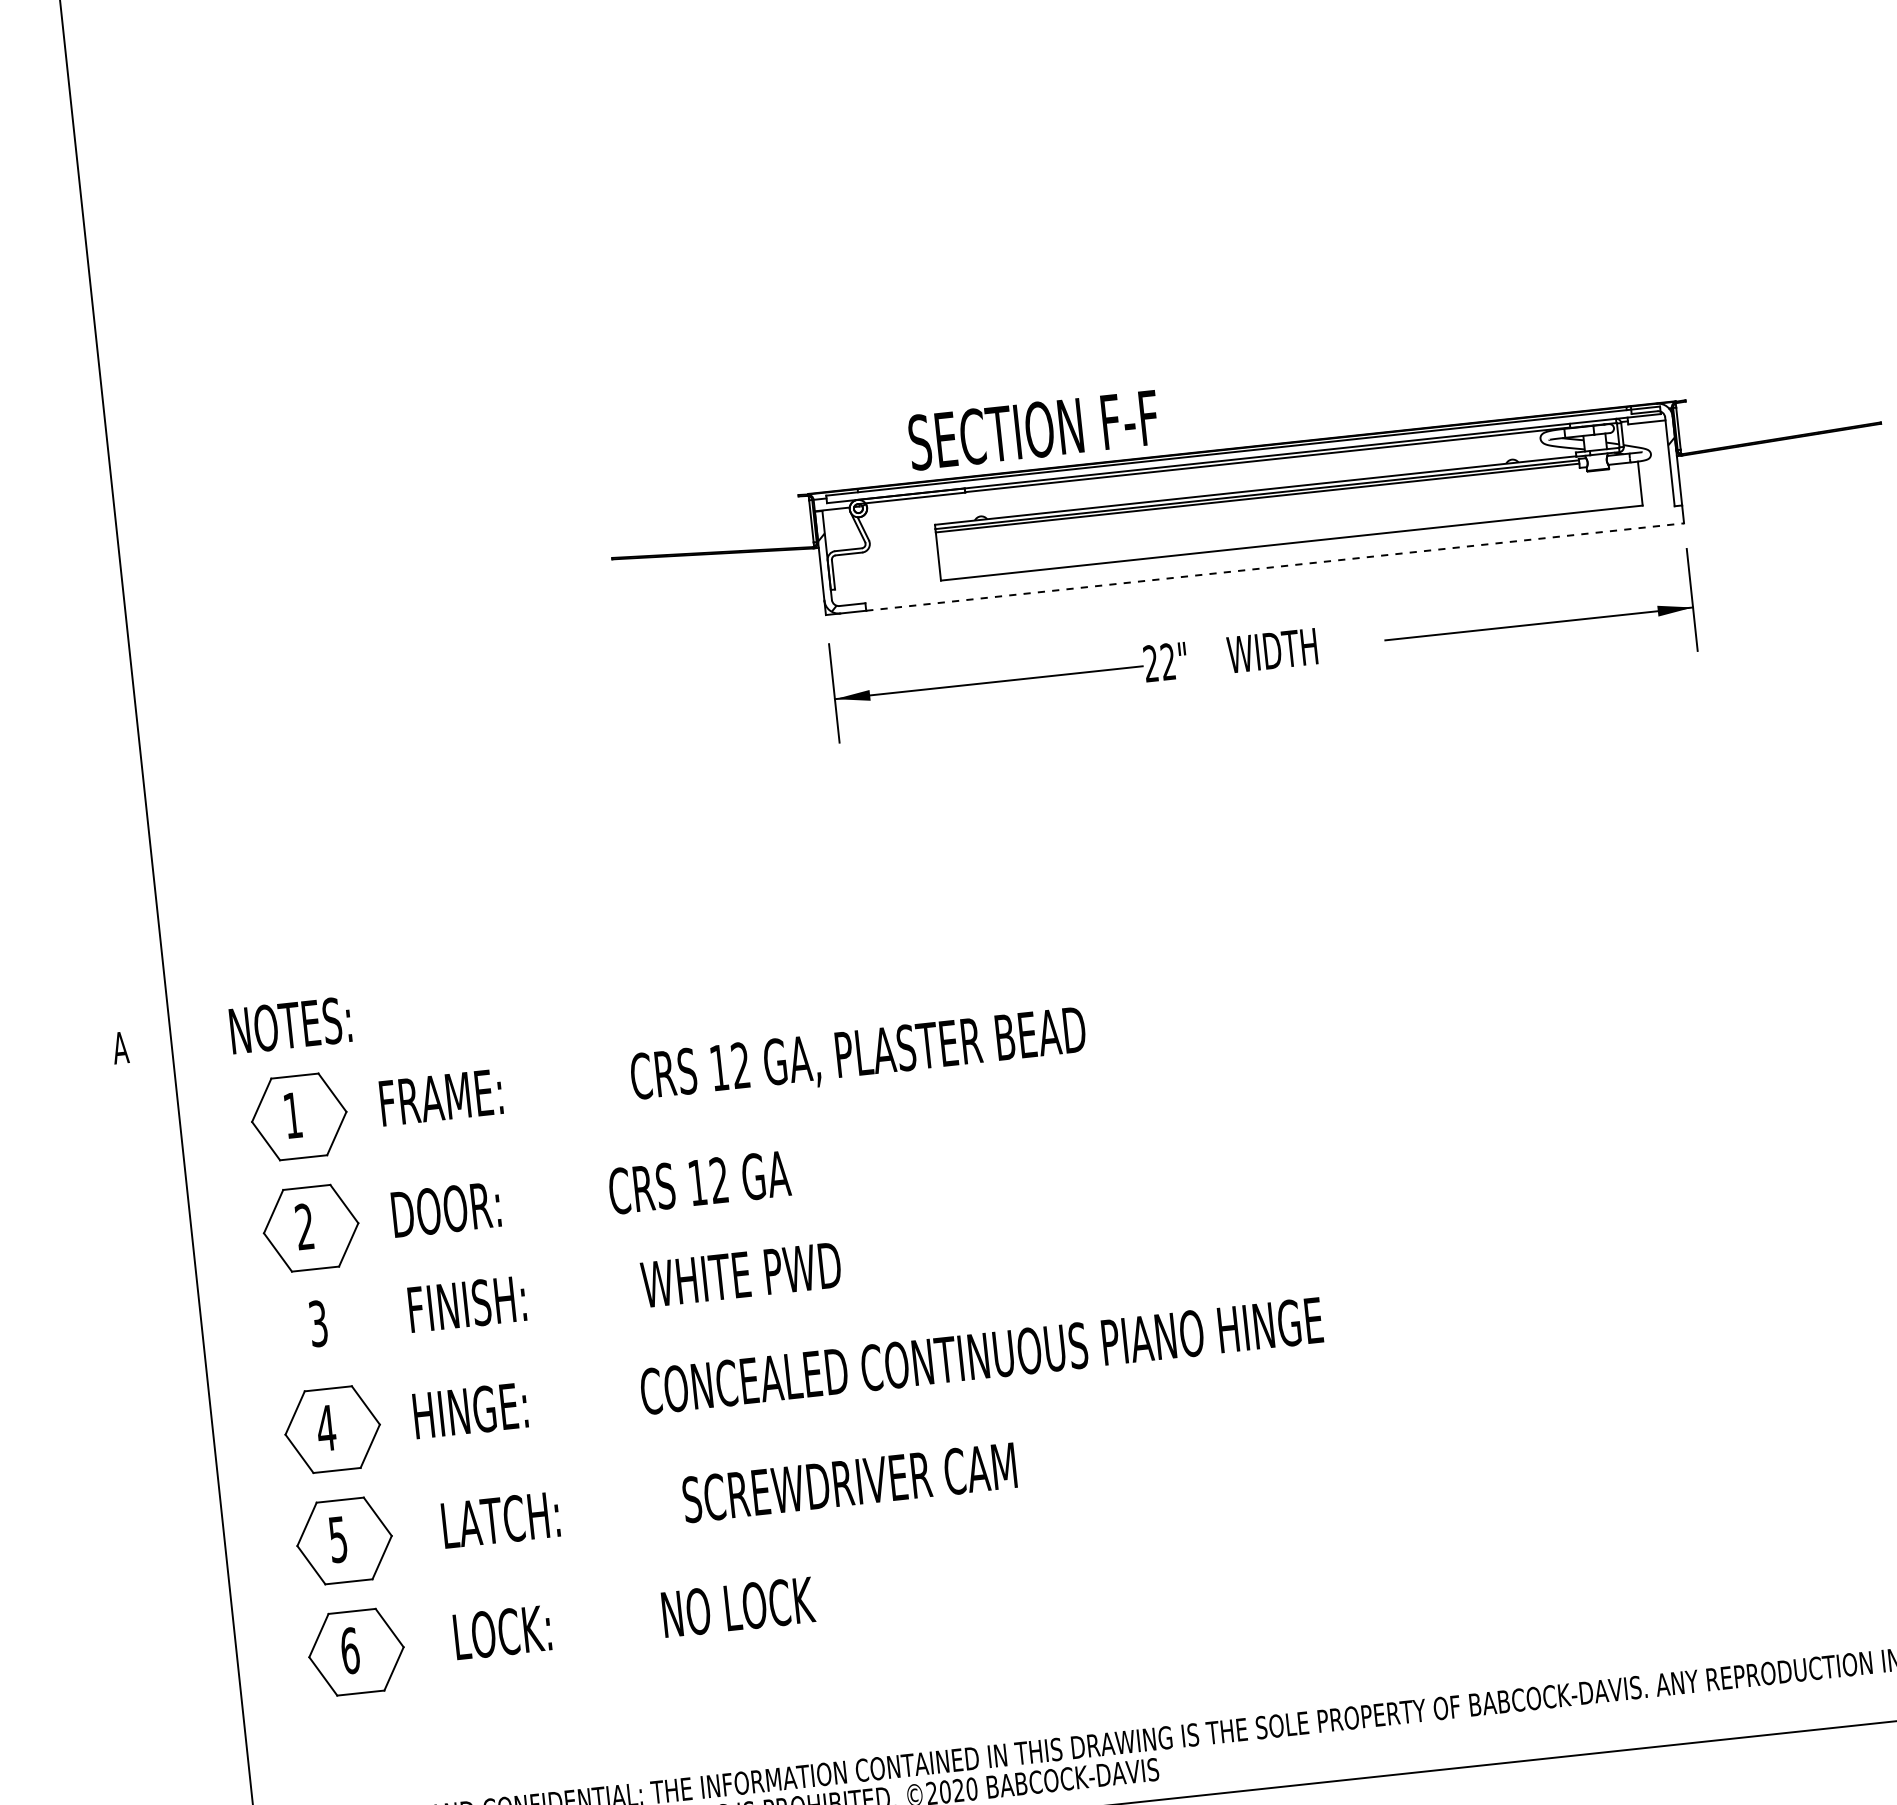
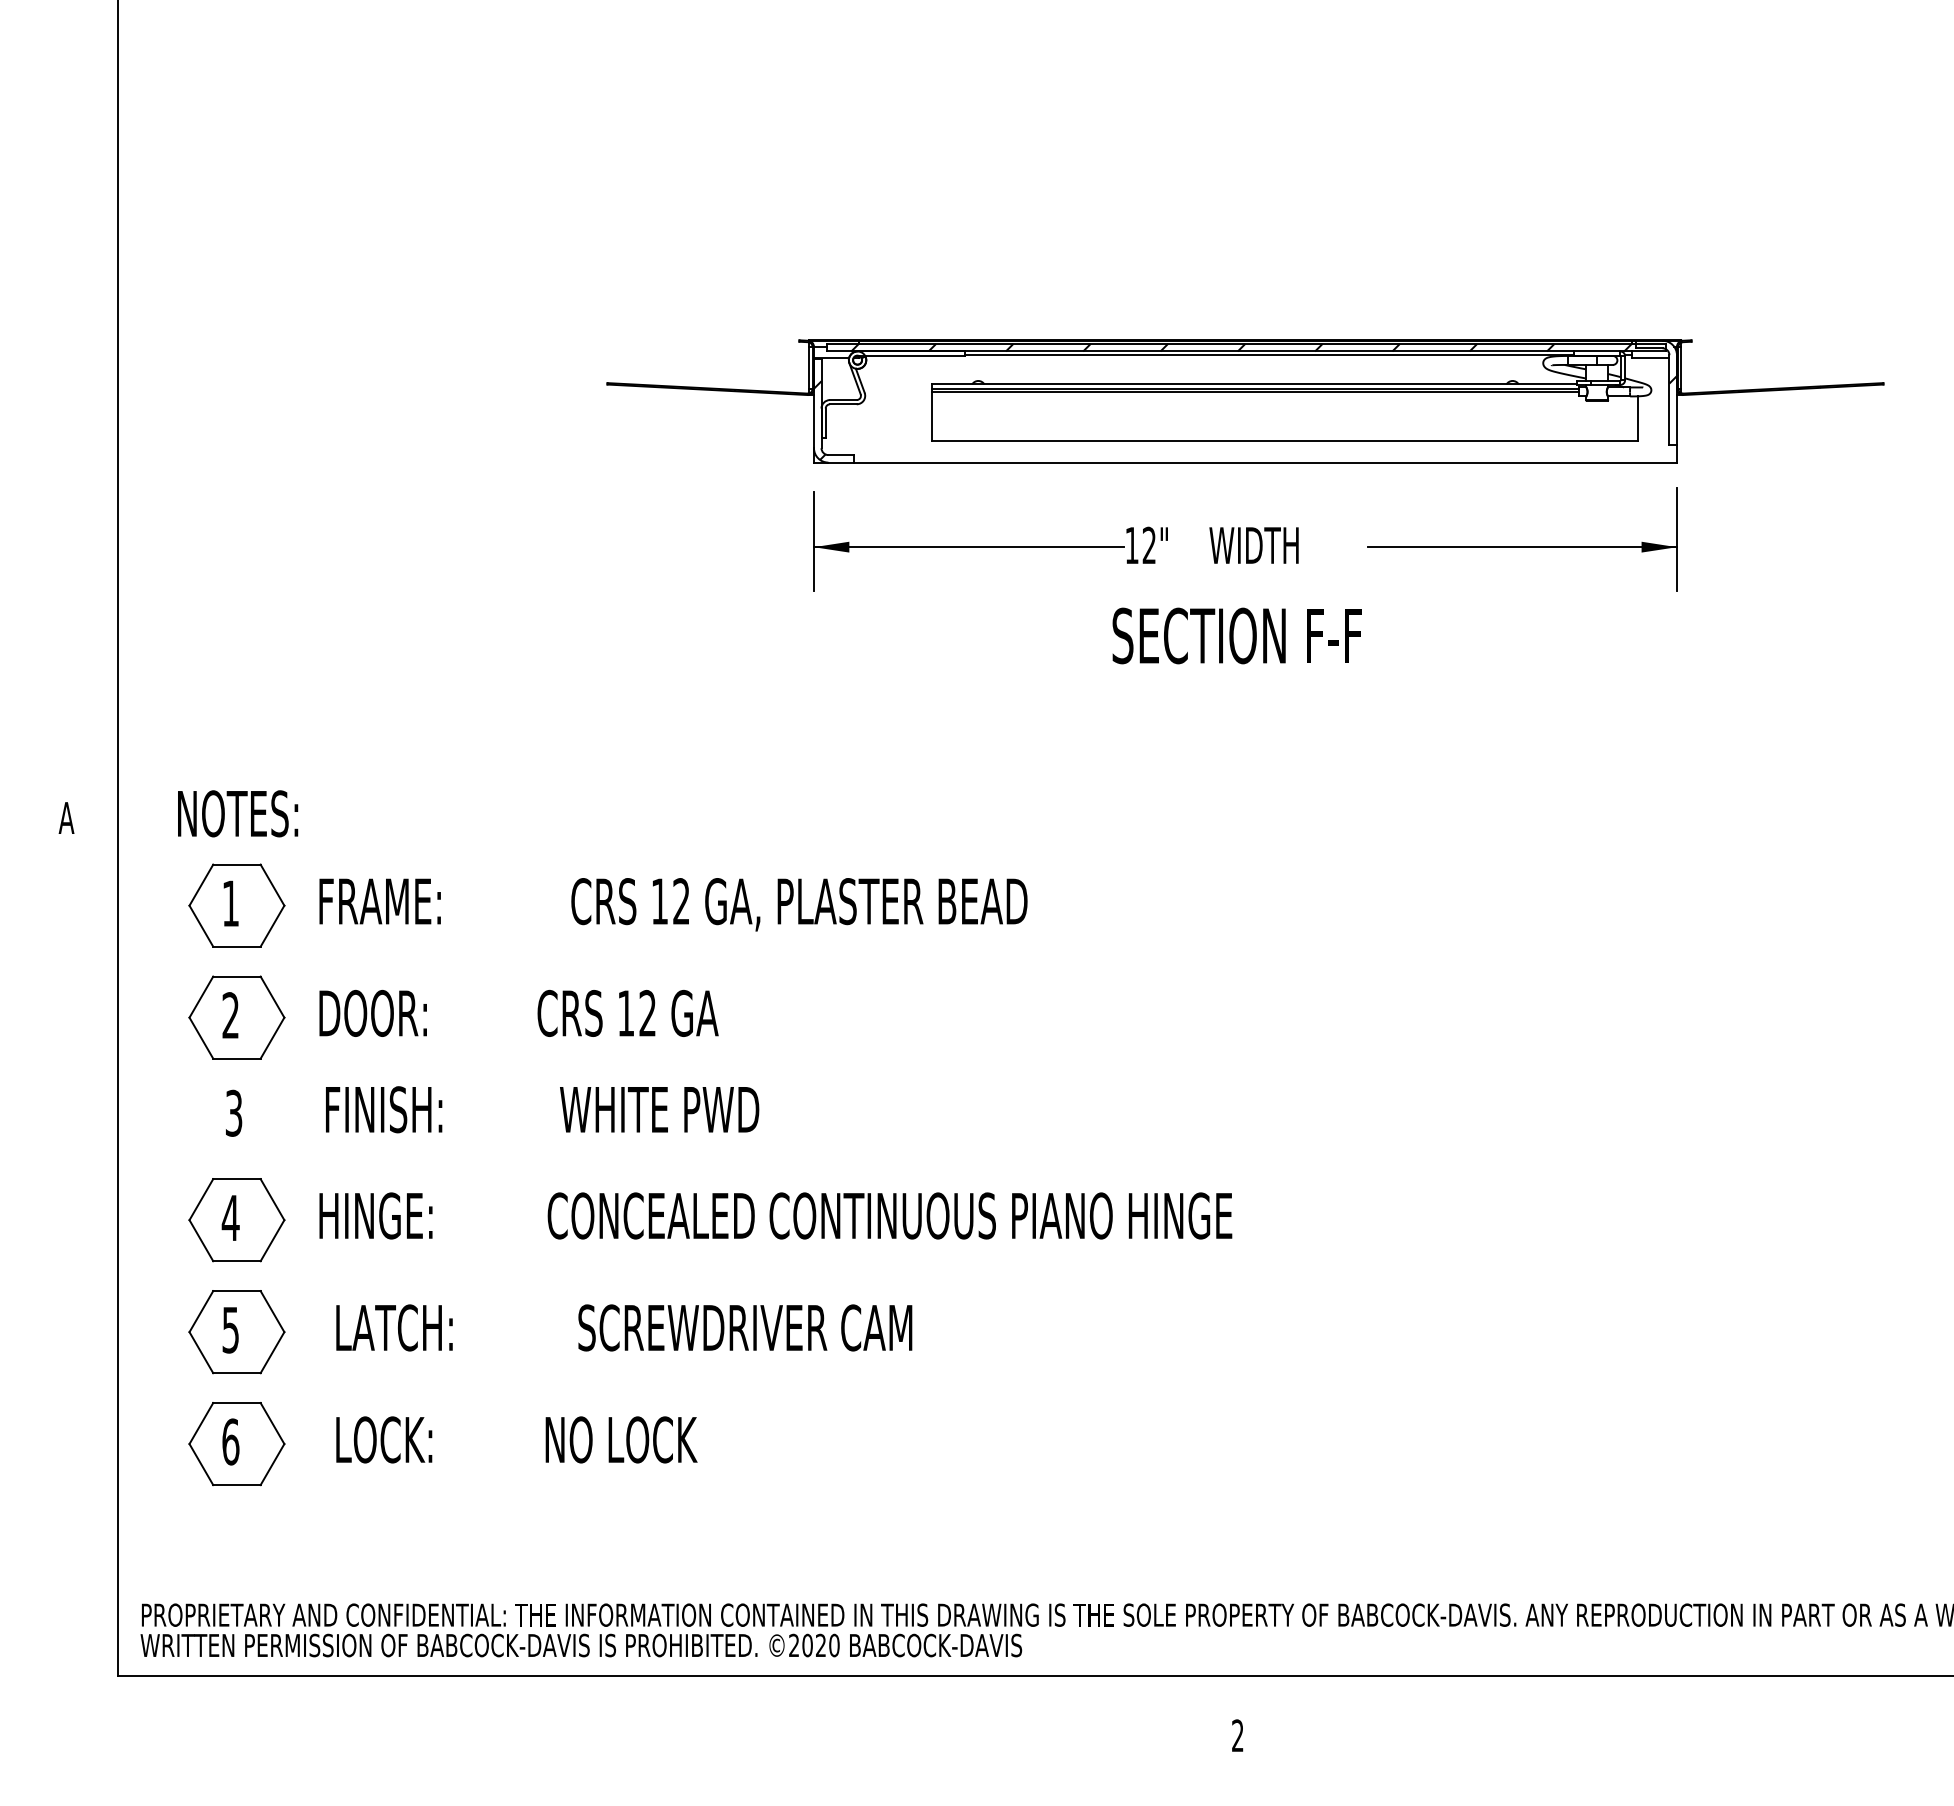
text: (1032, 429) -> (1236, 635), moved
hatch: (1238, 455) -> (1241, 347), added
line: (1275, 566) -> (1266, 462), dashed -> solid
text: (1150, 662) -> (1131, 544), 22" -> 12"

